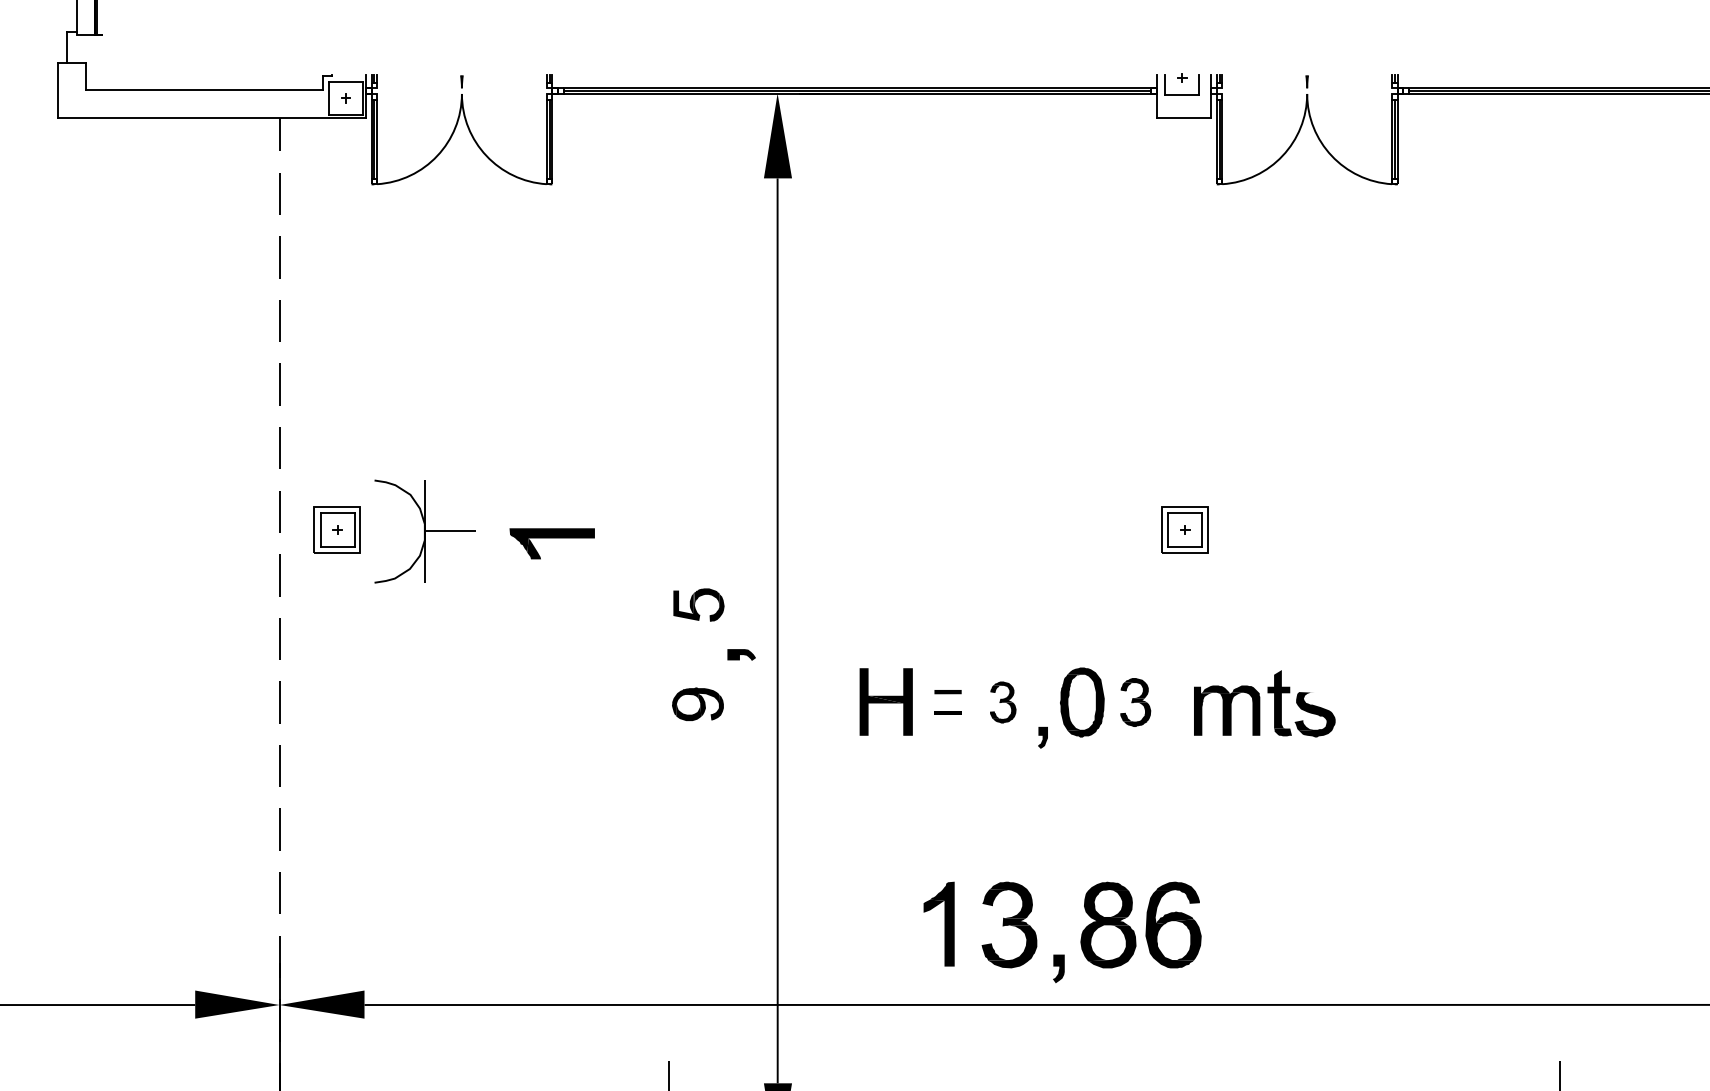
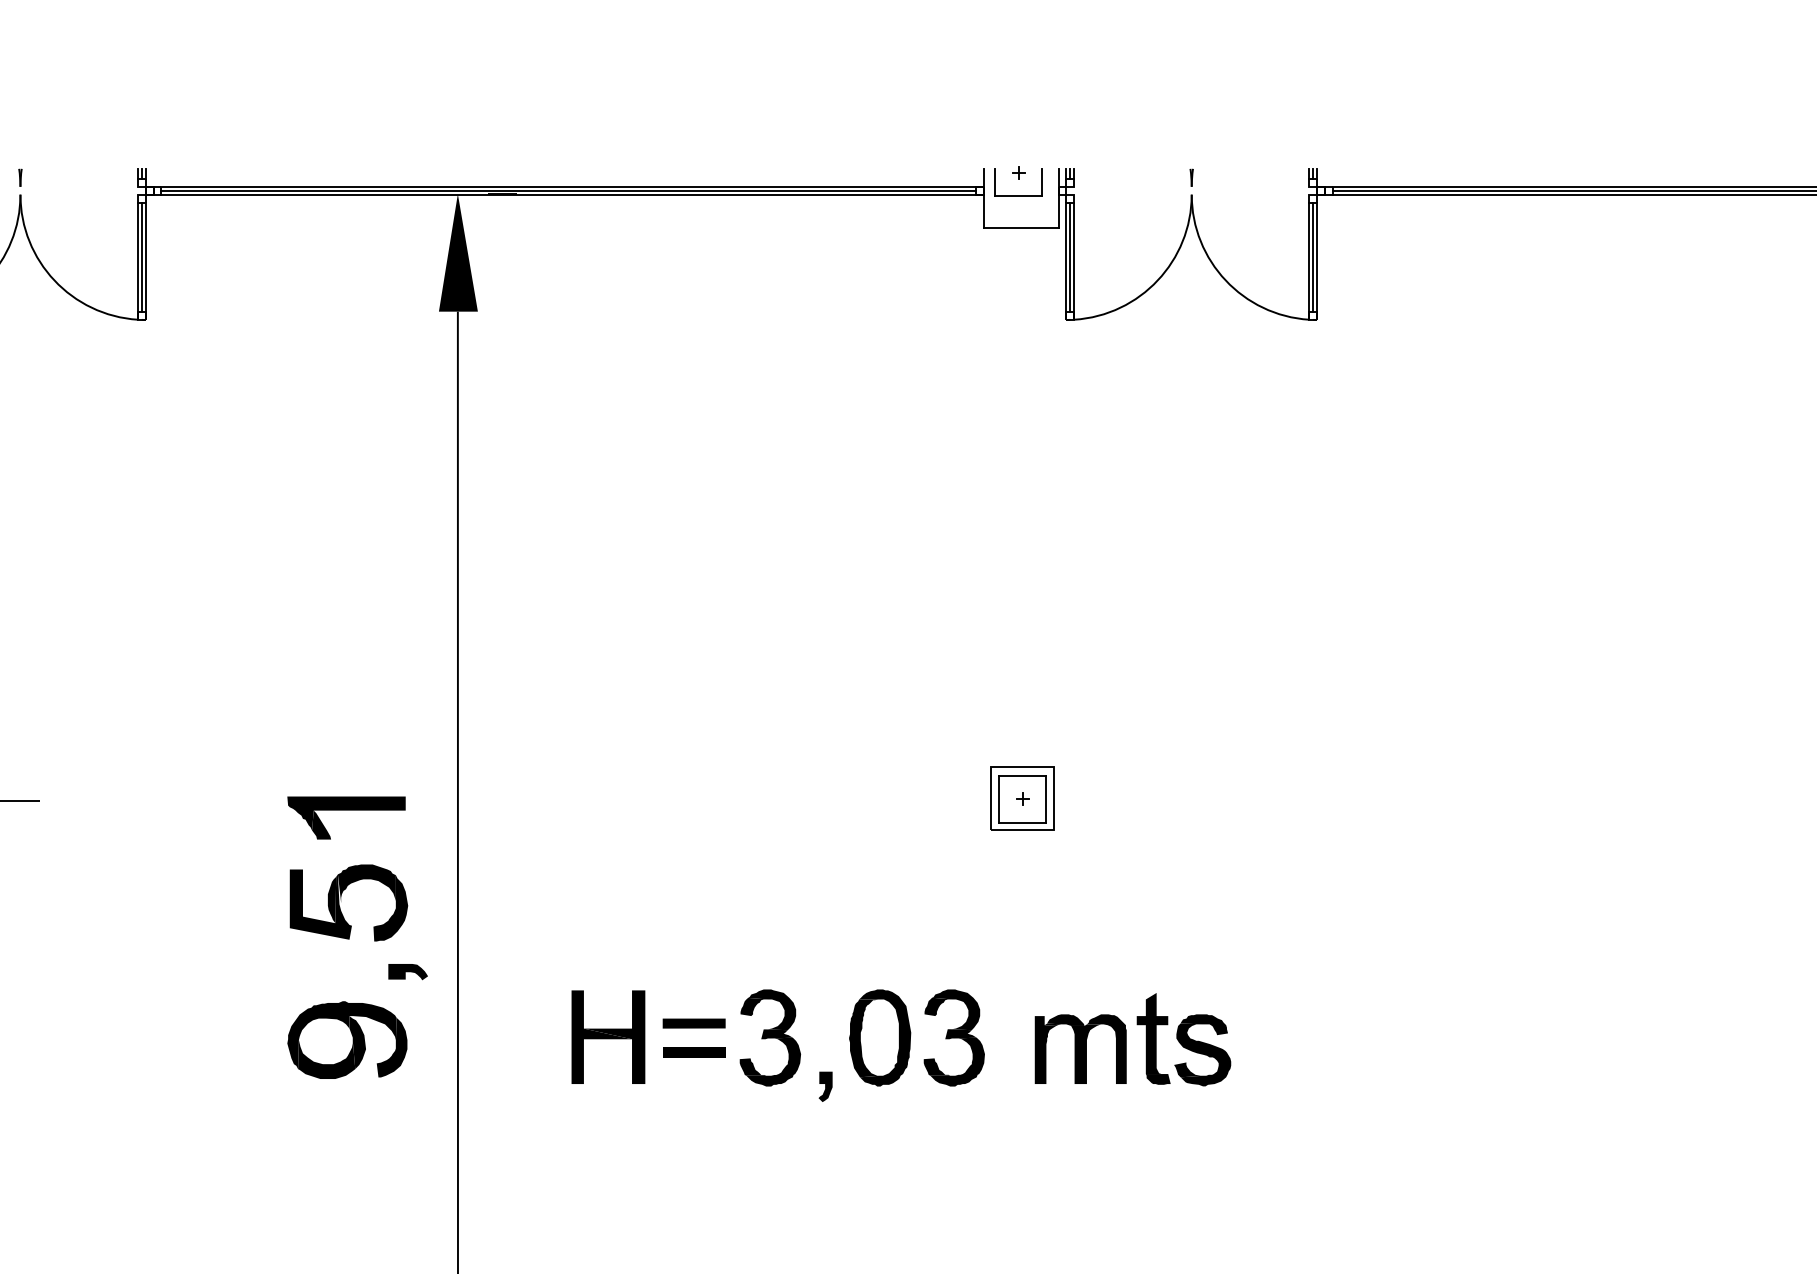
part: (551, 543) -> (345, 817), moved
part: (698, 604) -> (348, 902), size x1.67
part: (947, 691) -> (693, 1022), size x1.67
fill: (1316, 692) -> (1204, 1024), added
part: (1003, 702) -> (770, 1037), size x1.67
part: (1135, 702) -> (953, 1037), size x1.43
part: (697, 704) -> (346, 1040), size x1.67
part: (947, 712) -> (693, 1051), size x1.67

